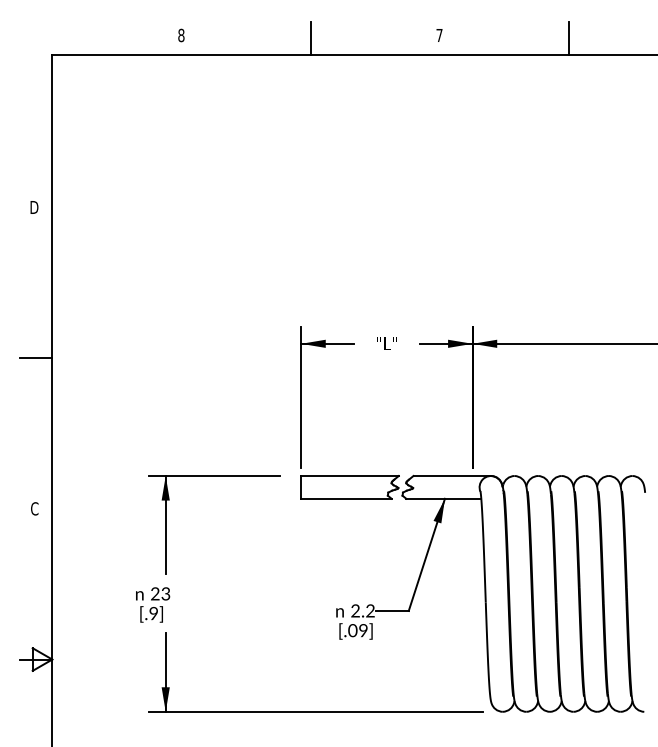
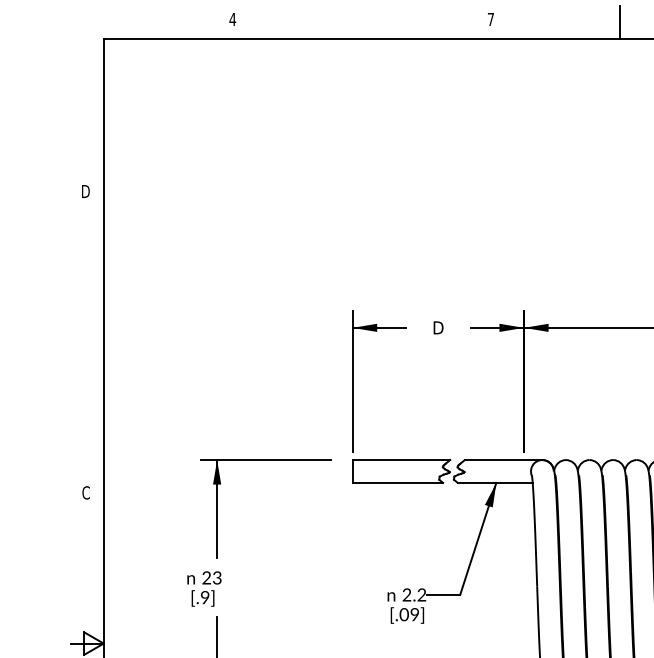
text: (181, 35) -> (232, 19), 8 -> 4
line: (310, 38) -> (361, 22), removed
text: (386, 343) -> (437, 327), "L" -> D
line: (35, 358) -> (86, 342), removed

